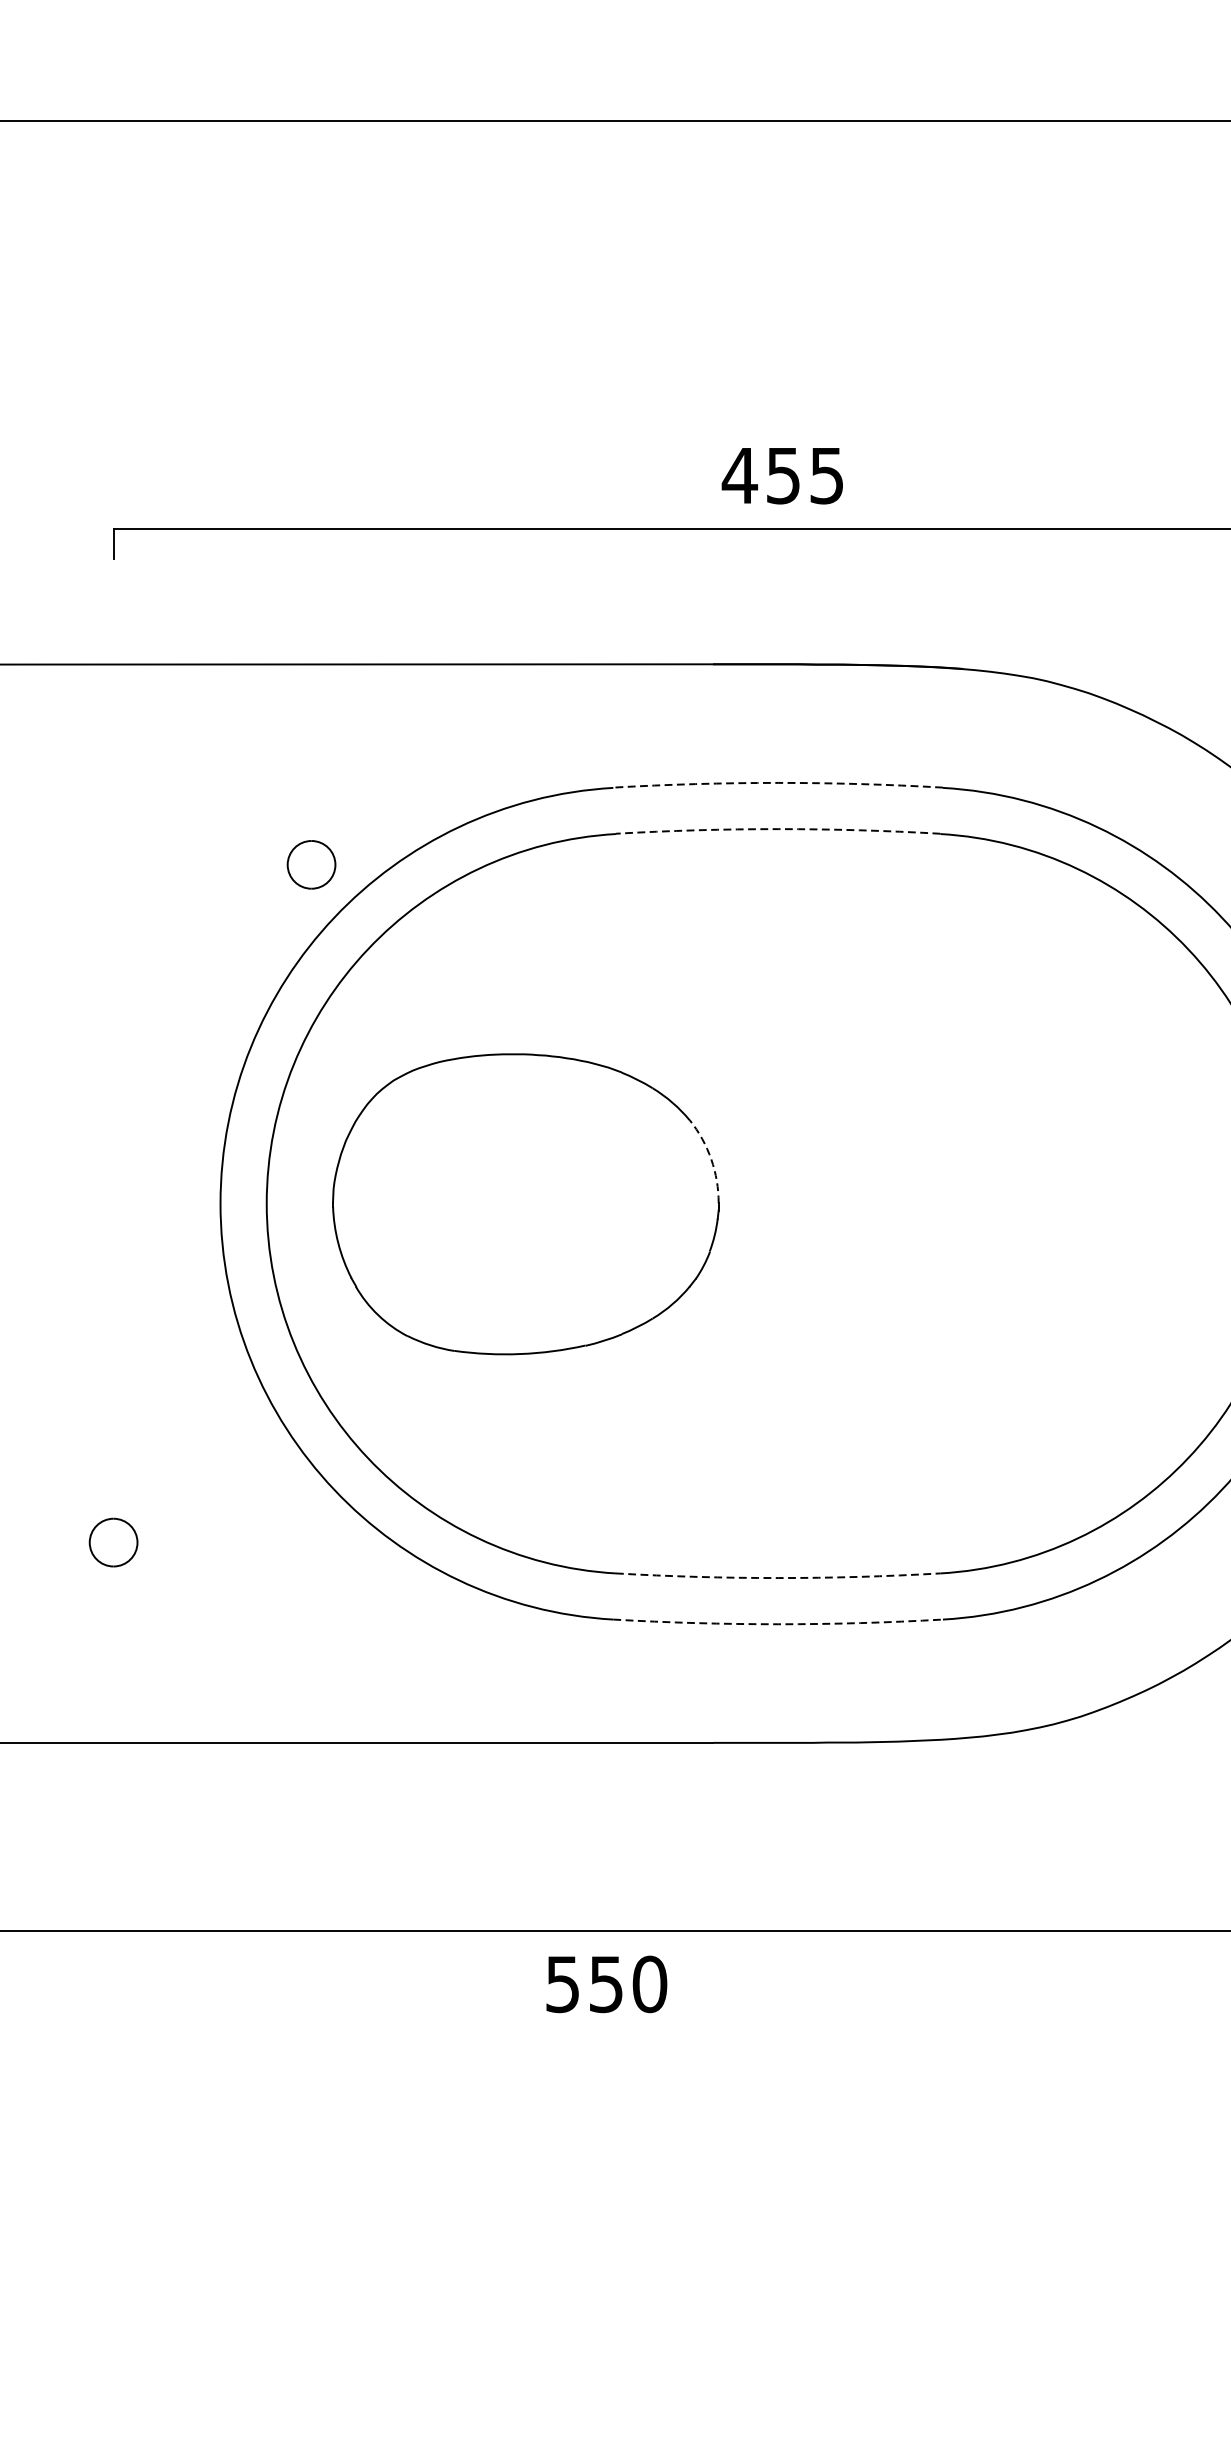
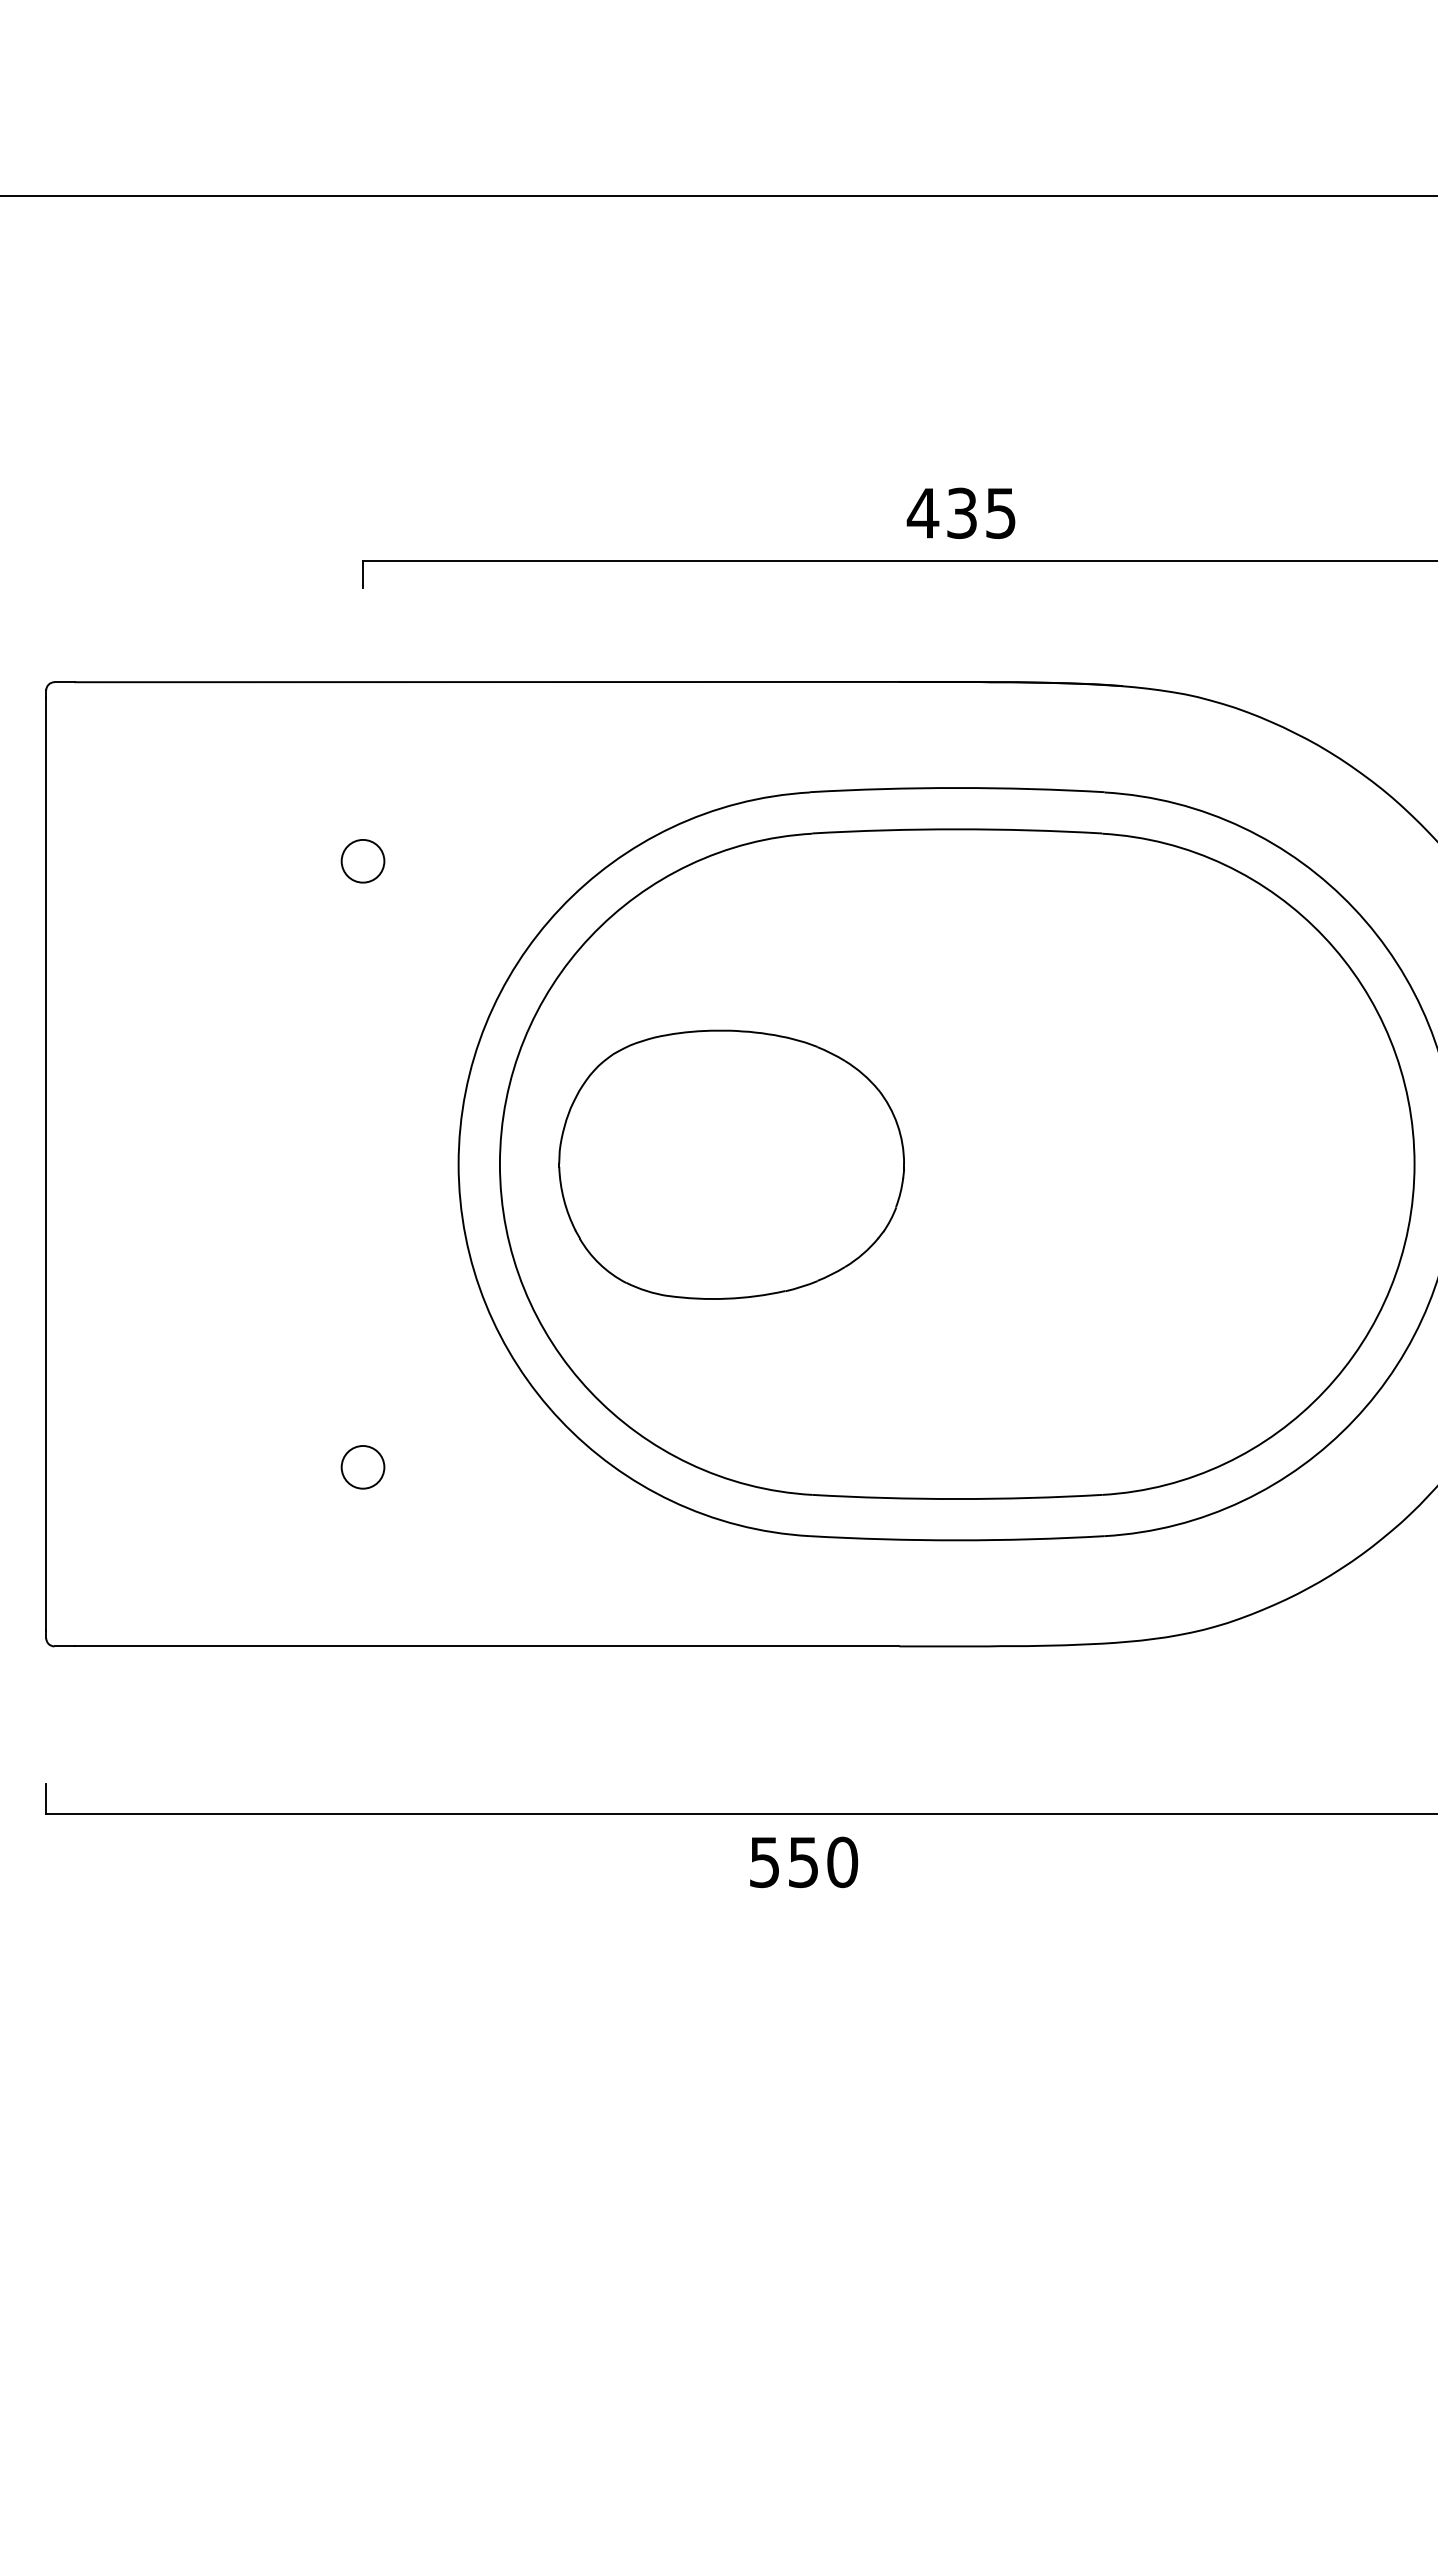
text: (784, 474) -> (962, 512), 455 -> 435
arc: (778, 783) -> (957, 788), dashed -> solid
arc: (778, 829) -> (957, 829), dashed -> solid
part: (310, 865) -> (362, 861), moved
arc: (711, 1159) -> (897, 1124), dashed -> solid
arc: (778, 1578) -> (957, 1499), dashed -> solid
arc: (778, 1624) -> (957, 1540), dashed -> solid

